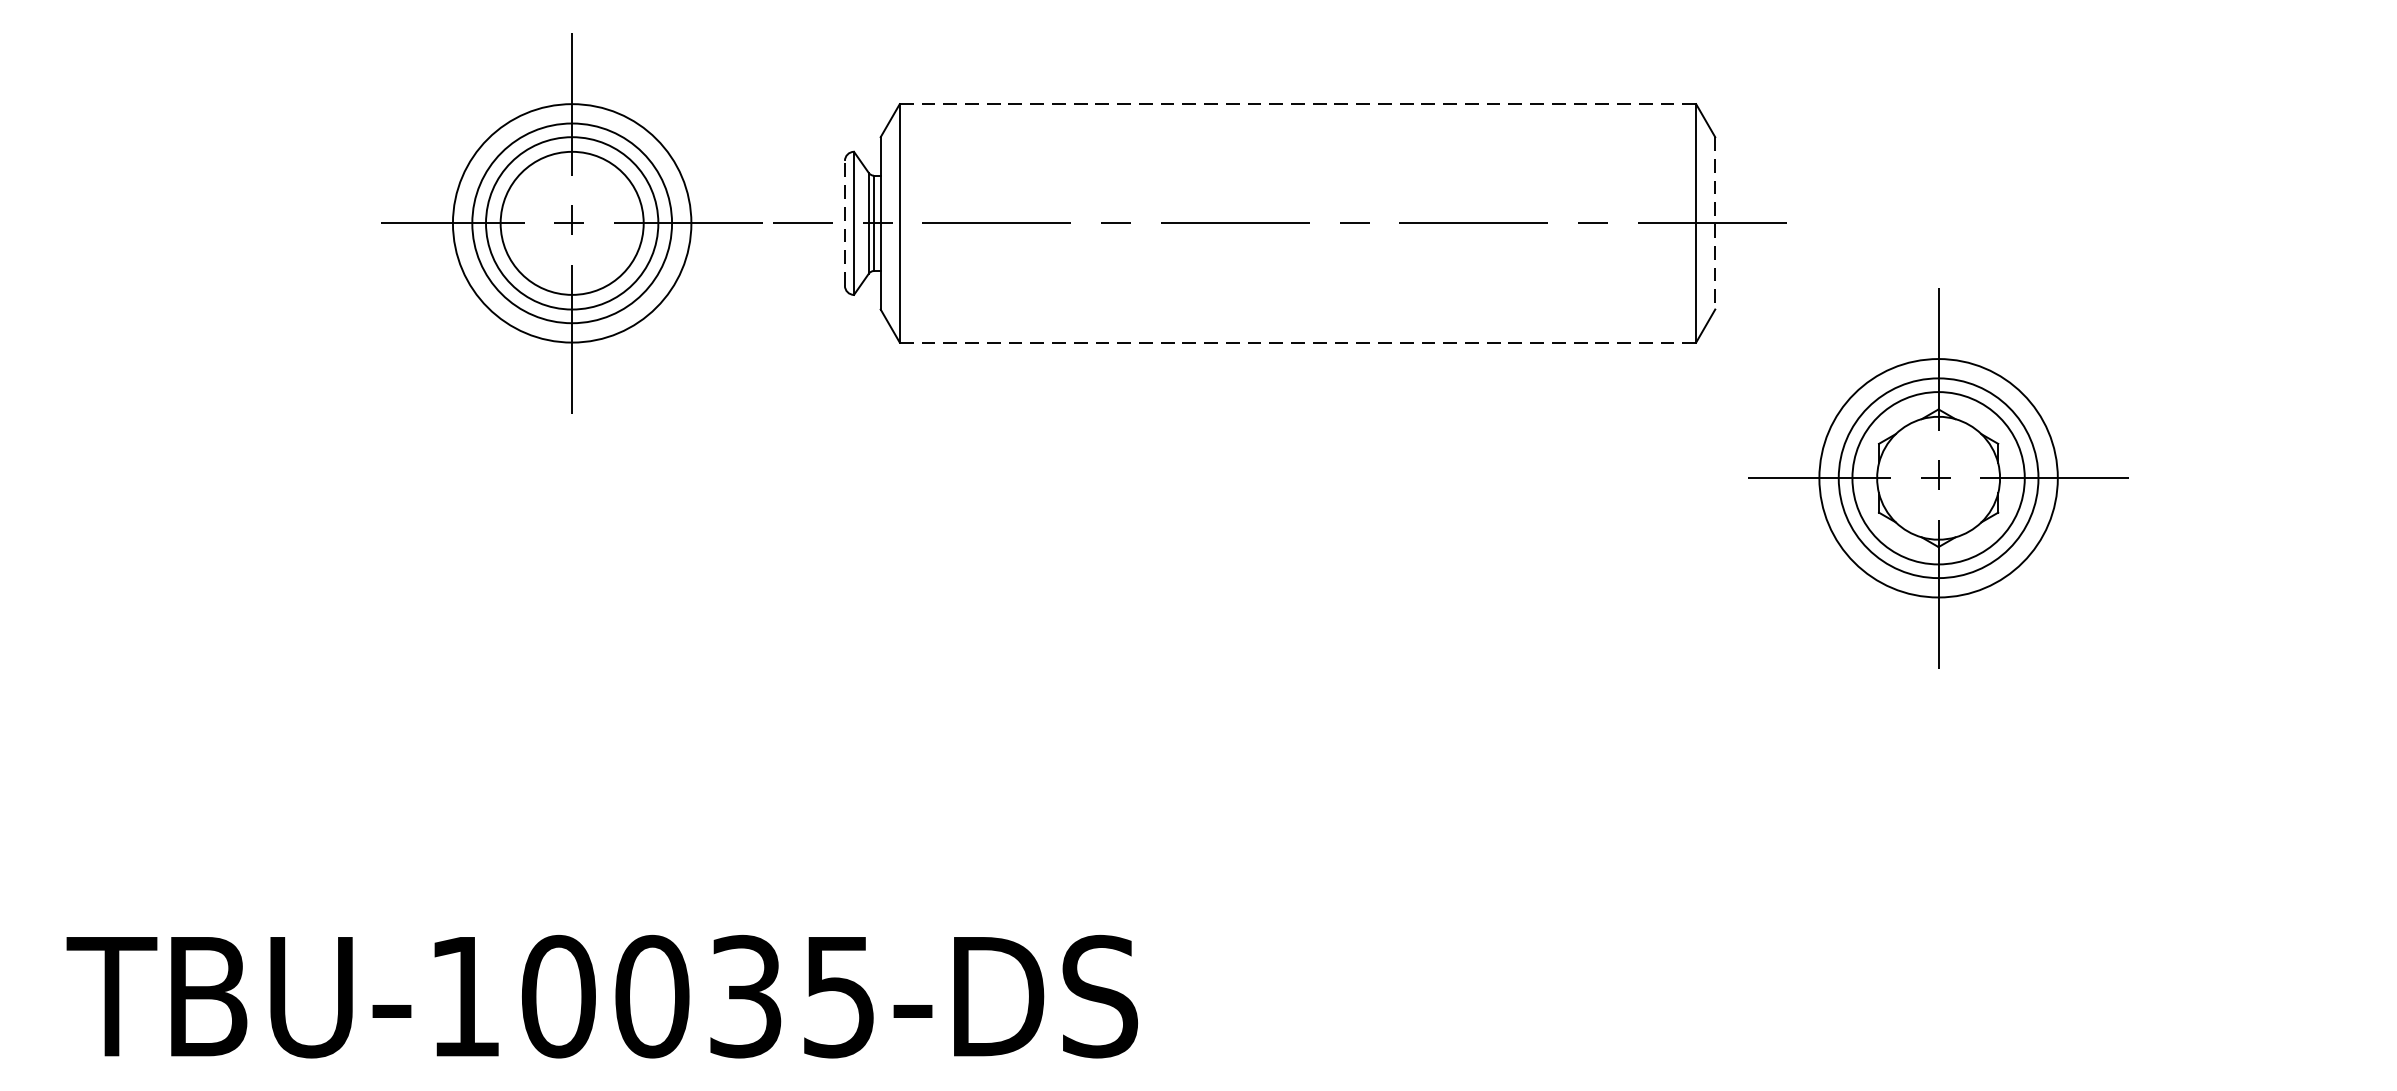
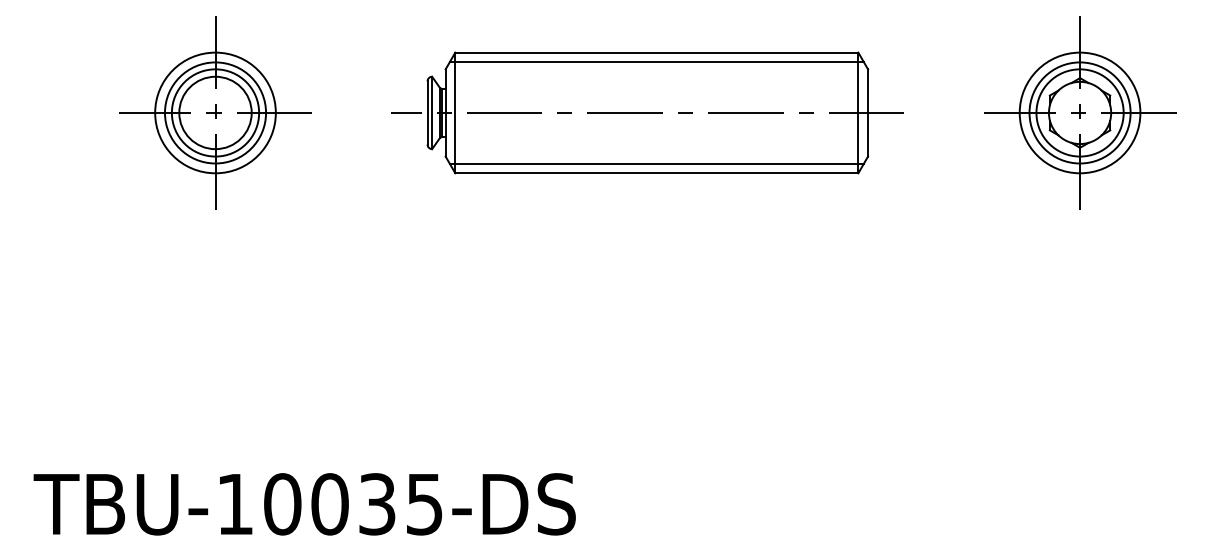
line: (1297, 103) -> (656, 52), dashed -> solid
line: (1297, 123) -> (656, 62), added
part: (572, 222) -> (215, 112), moved
line: (844, 222) -> (427, 112), dashed -> solid
line: (1716, 222) -> (868, 112), dashed -> solid
line: (1297, 323) -> (656, 163), added
line: (1297, 342) -> (656, 173), dashed -> solid
part: (1939, 477) -> (1080, 112), moved

